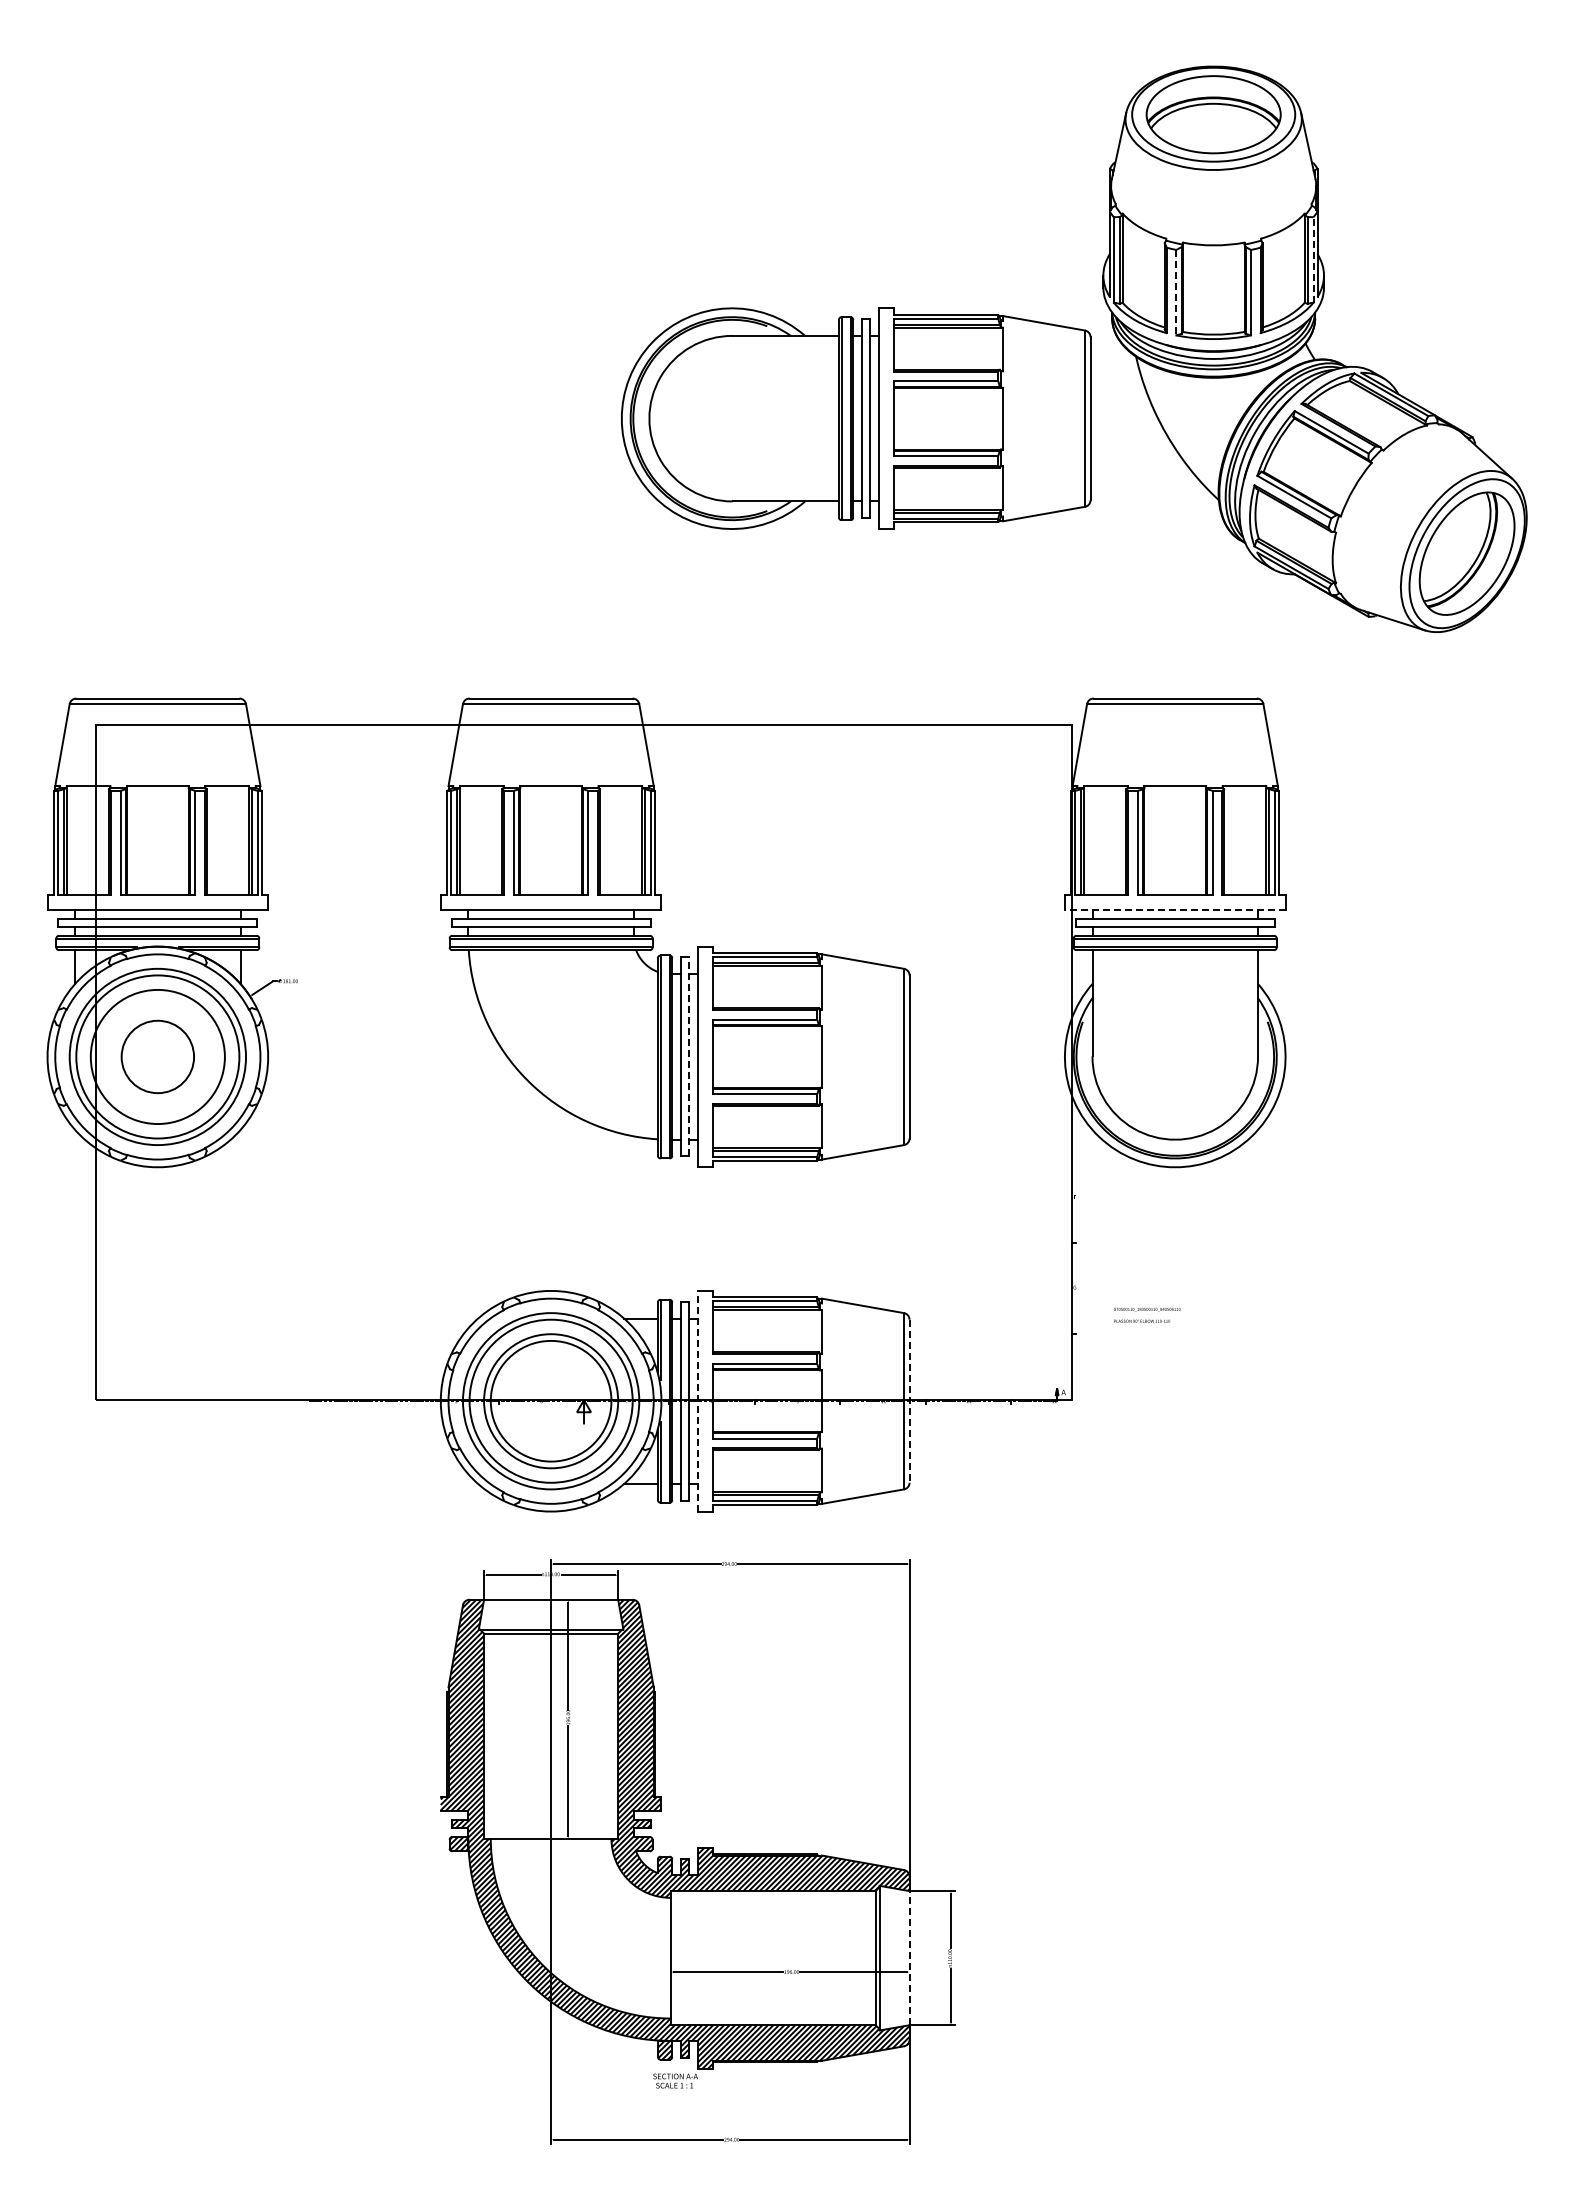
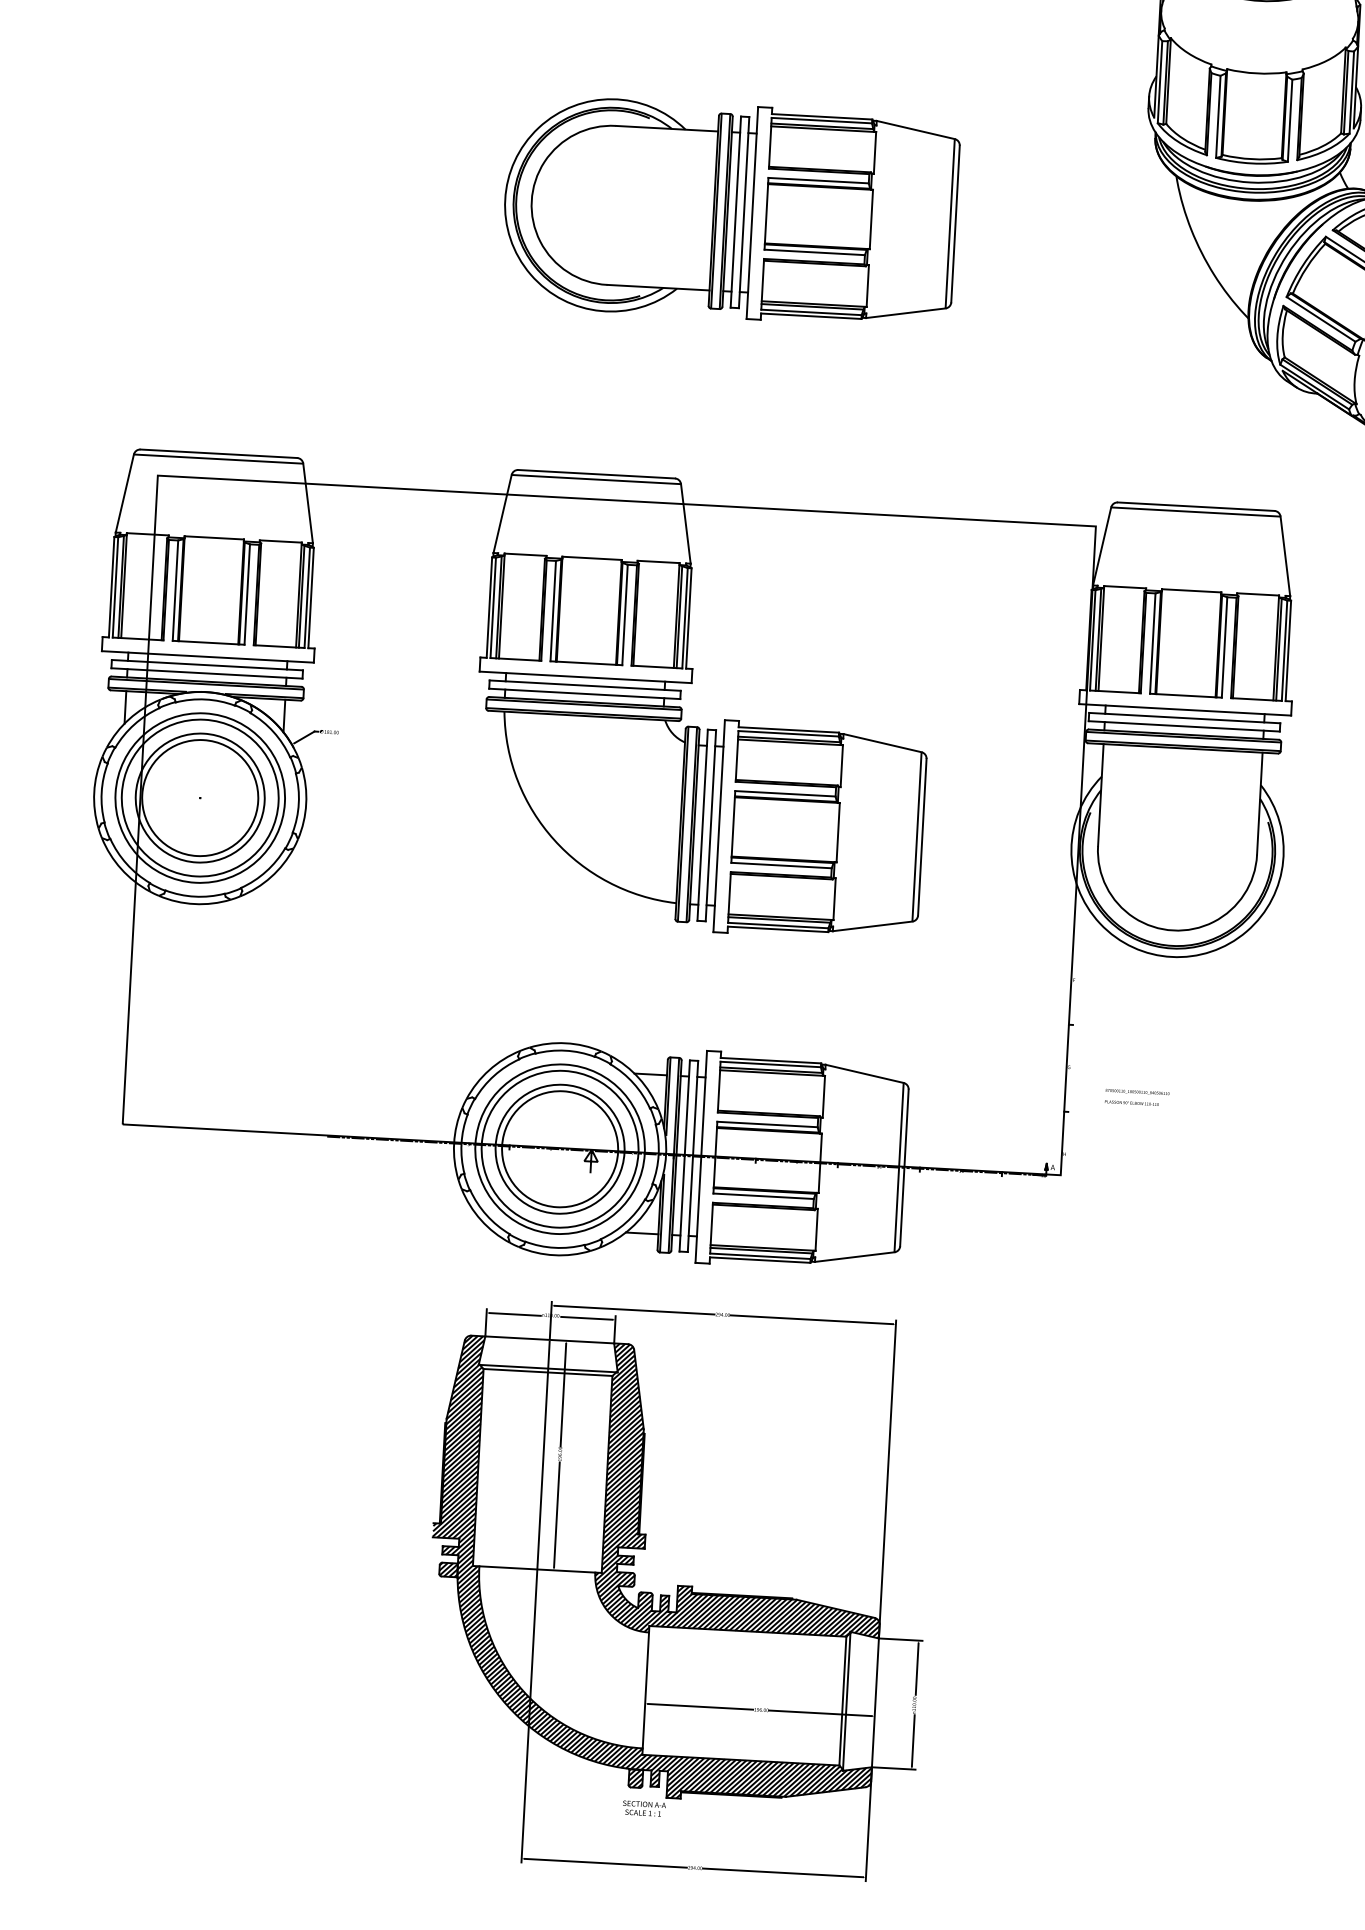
line: (1313, 259) -> (1351, 92), dashed -> solid
line: (1176, 292) -> (1218, 116), dashed -> solid
part: (856, 418) -> (730, 211), moved
line: (1174, 910) -> (1184, 710), dashed -> solid
circle: (157, 1056) -> (199, 797), size x1.67
line: (689, 1056) -> (710, 825), dashed -> solid
line: (698, 1400) -> (701, 1156), dashed -> solid
line: (909, 1401) -> (904, 1168), dashed -> solid
line: (909, 1957) -> (875, 1702), dashed -> solid

